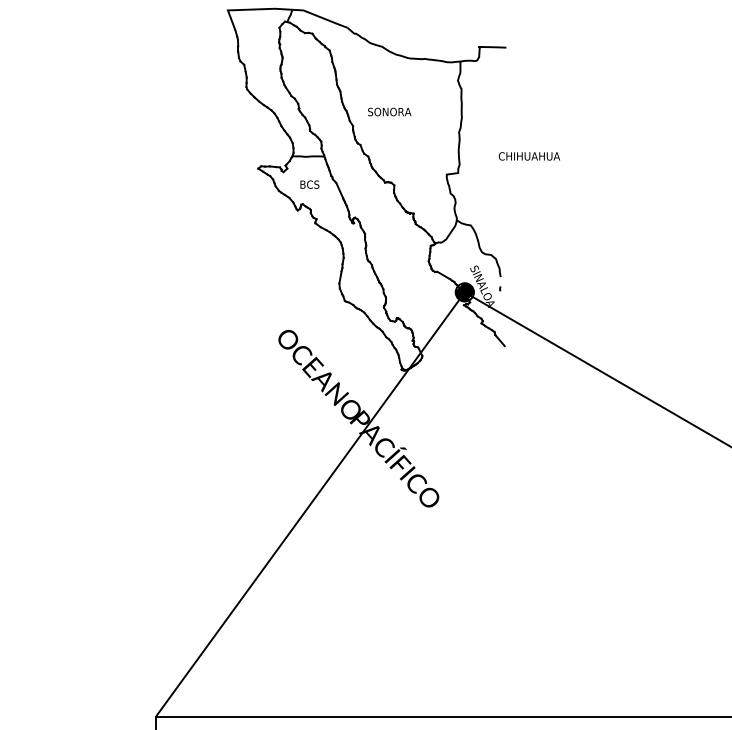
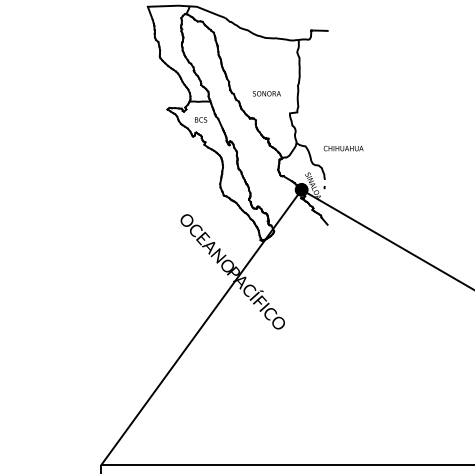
text: (389, 111) -> (266, 93), moved
text: (529, 156) -> (343, 148), moved

